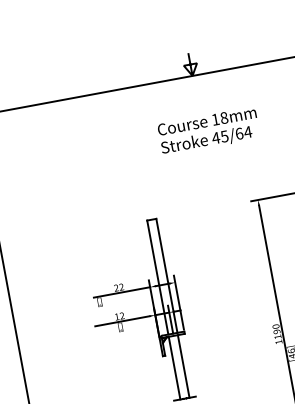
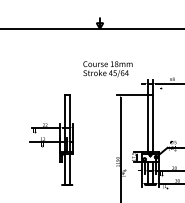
text: (208, 131) -> (107, 69), moved

